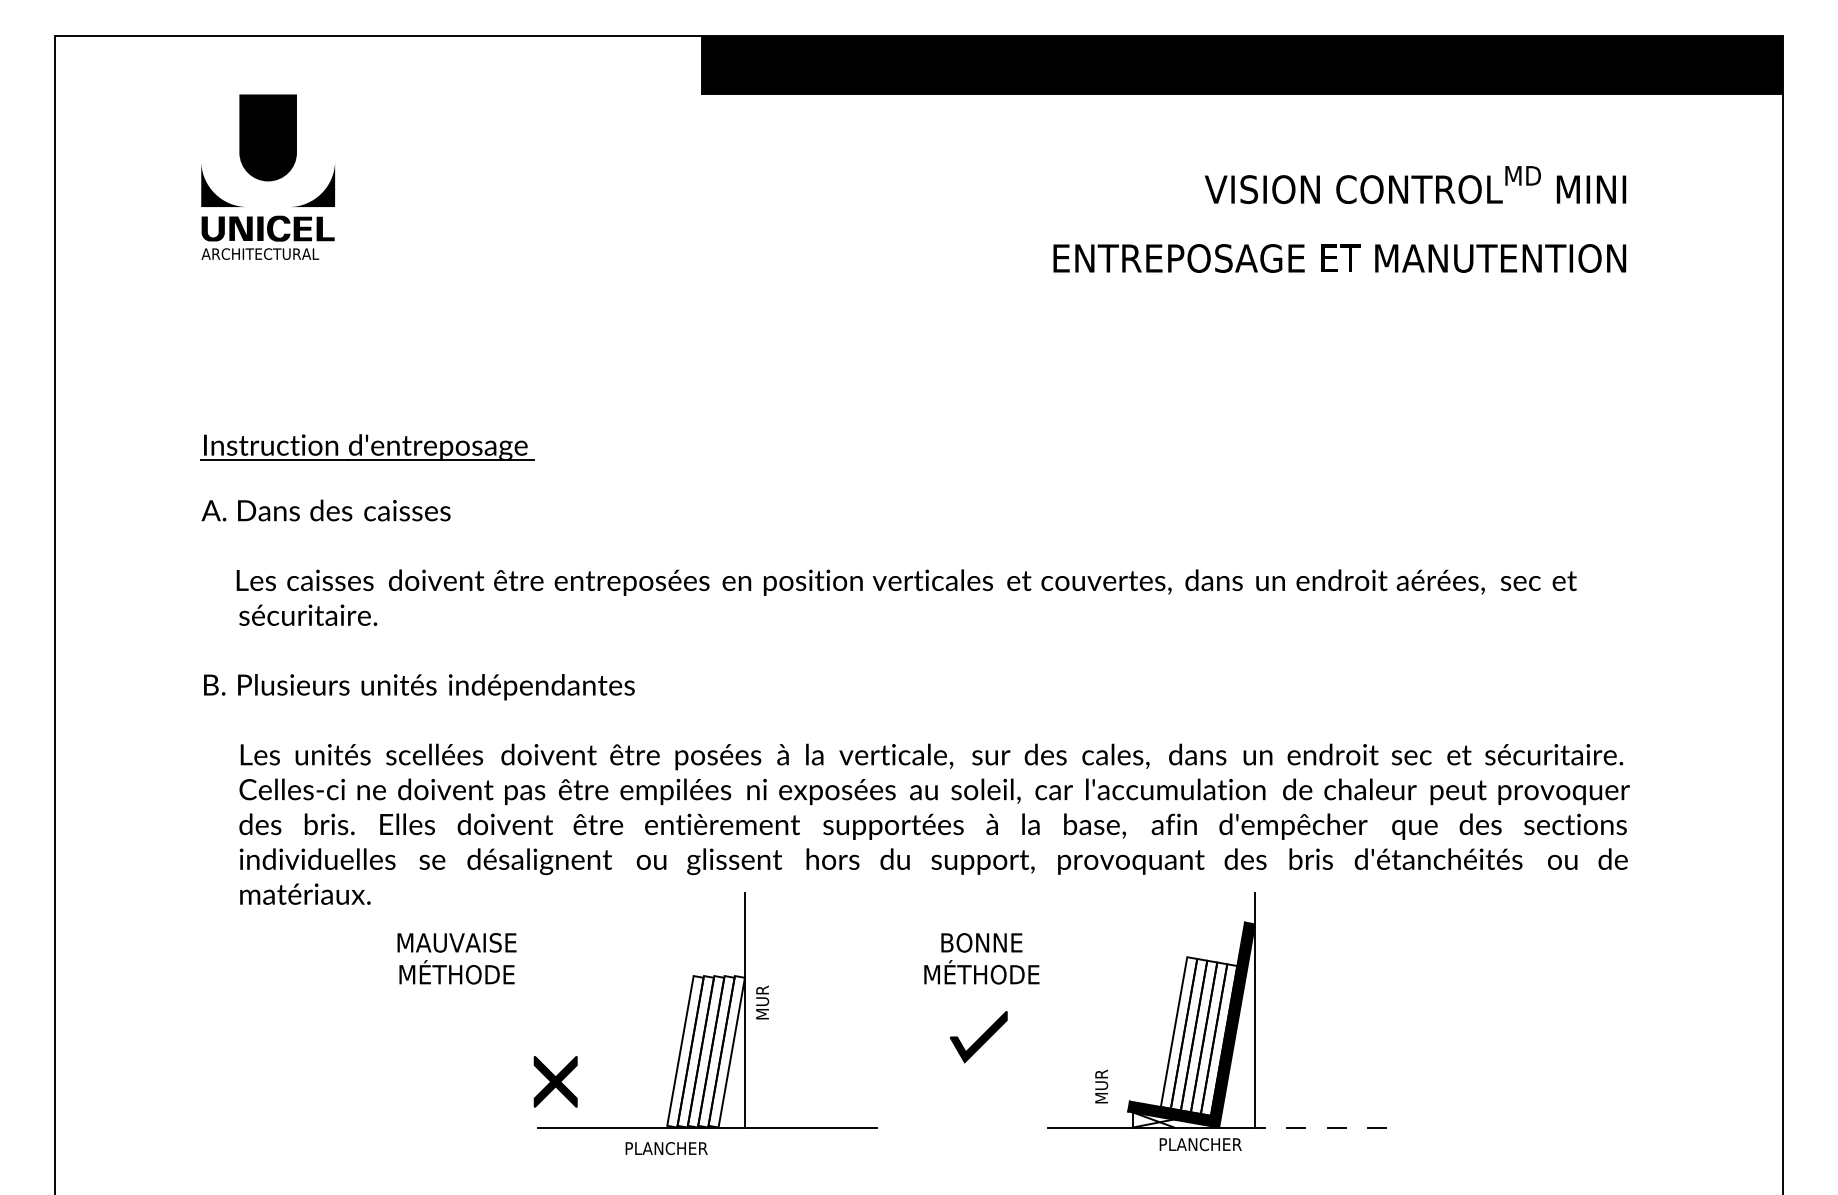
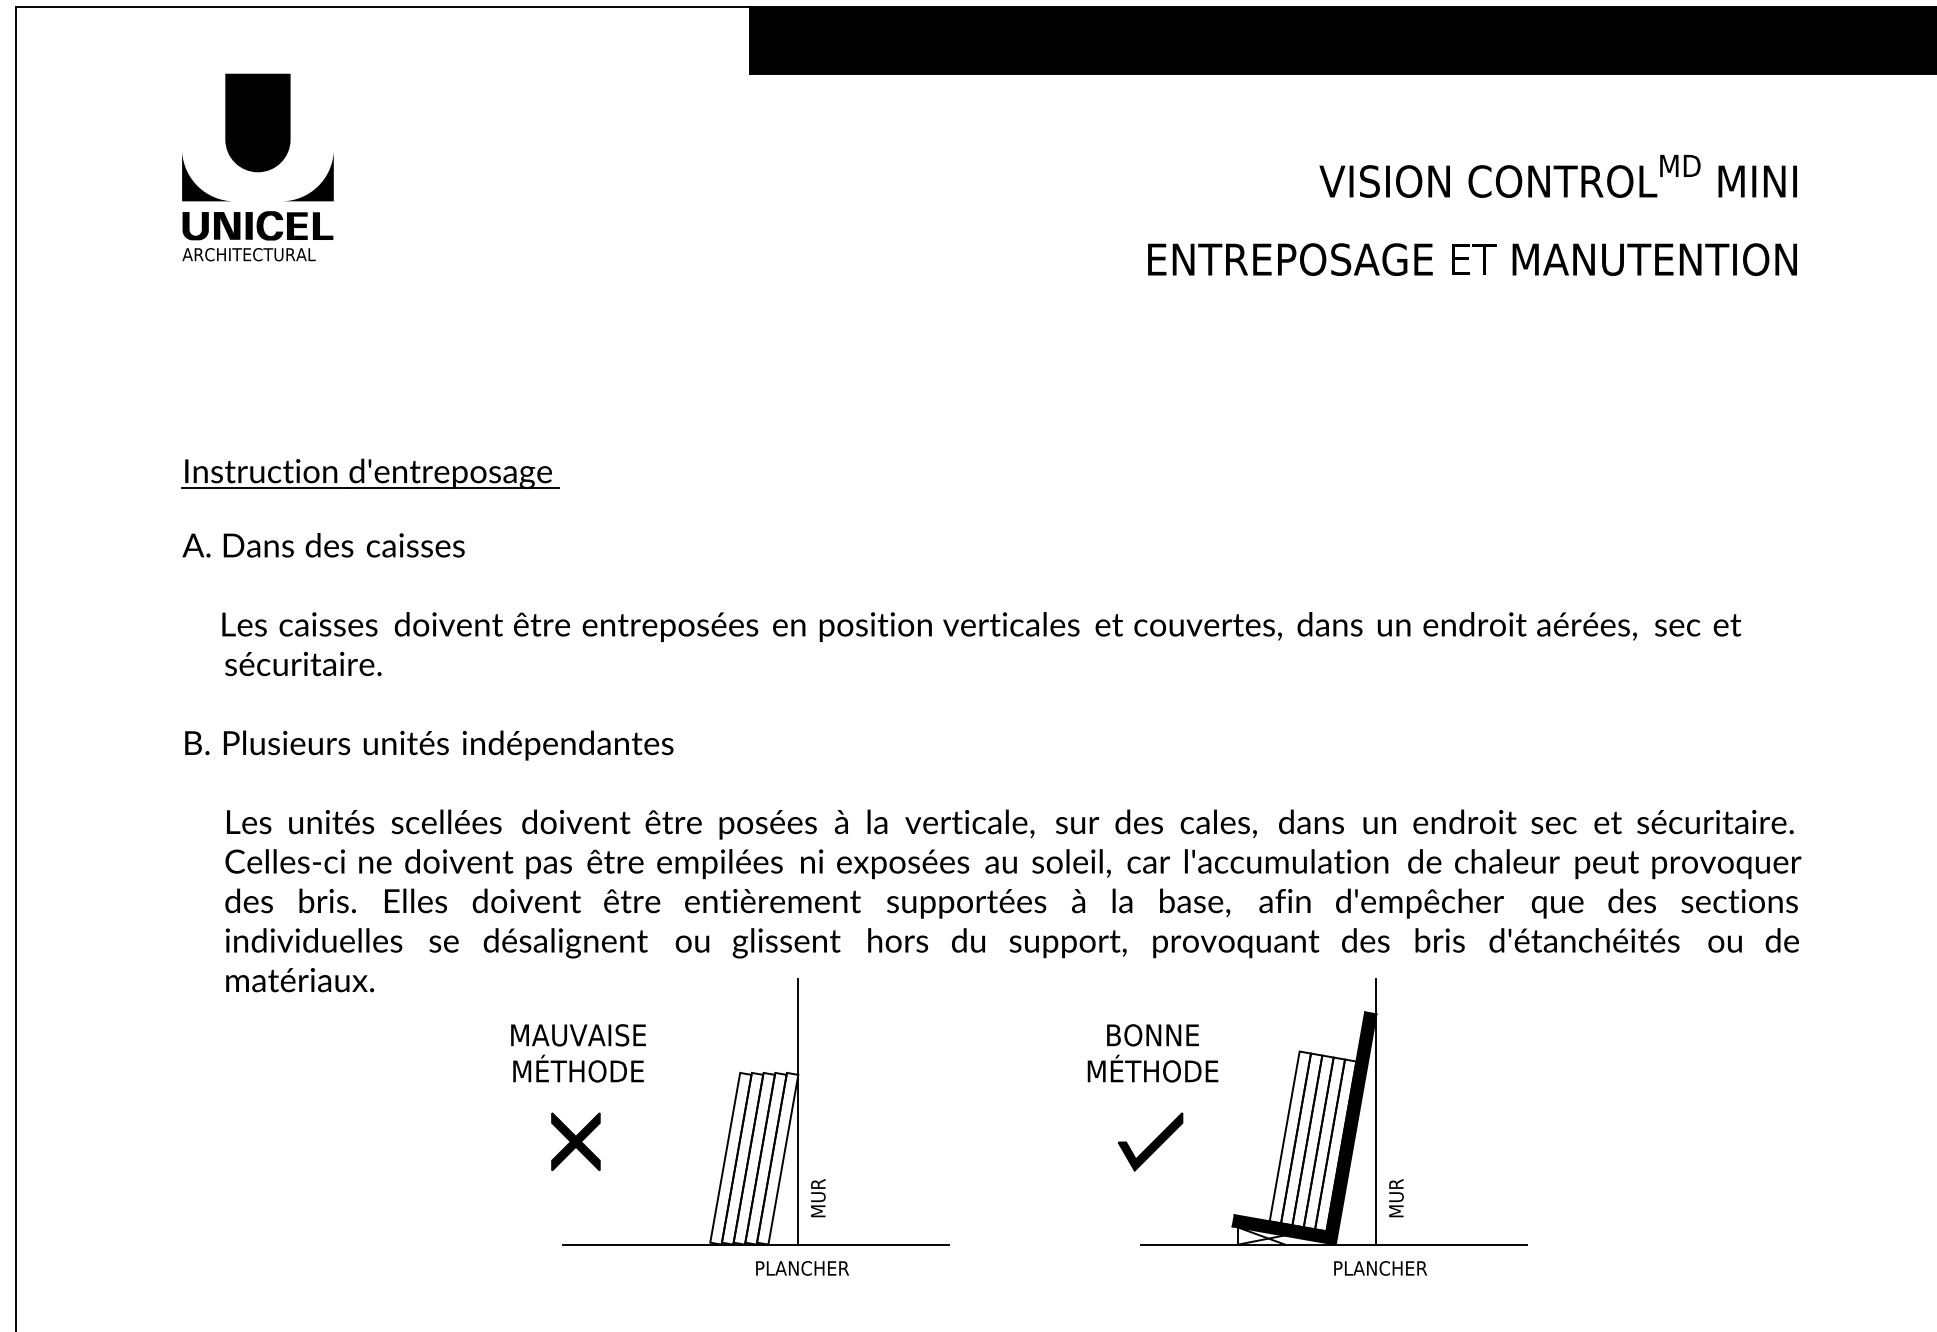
text: (456, 958) -> (577, 1053), moved
text: (981, 958) -> (1152, 1053), moved
text: (762, 1002) -> (818, 1198), moved
part: (978, 1037) -> (1150, 1142), moved
part: (555, 1081) -> (575, 1141), moved
text: (1101, 1086) -> (1396, 1198), moved
line: (1320, 1127) -> (1450, 1244), dashed -> solid
text: (1200, 1144) -> (1380, 1268), moved
text: (666, 1148) -> (802, 1268), moved

